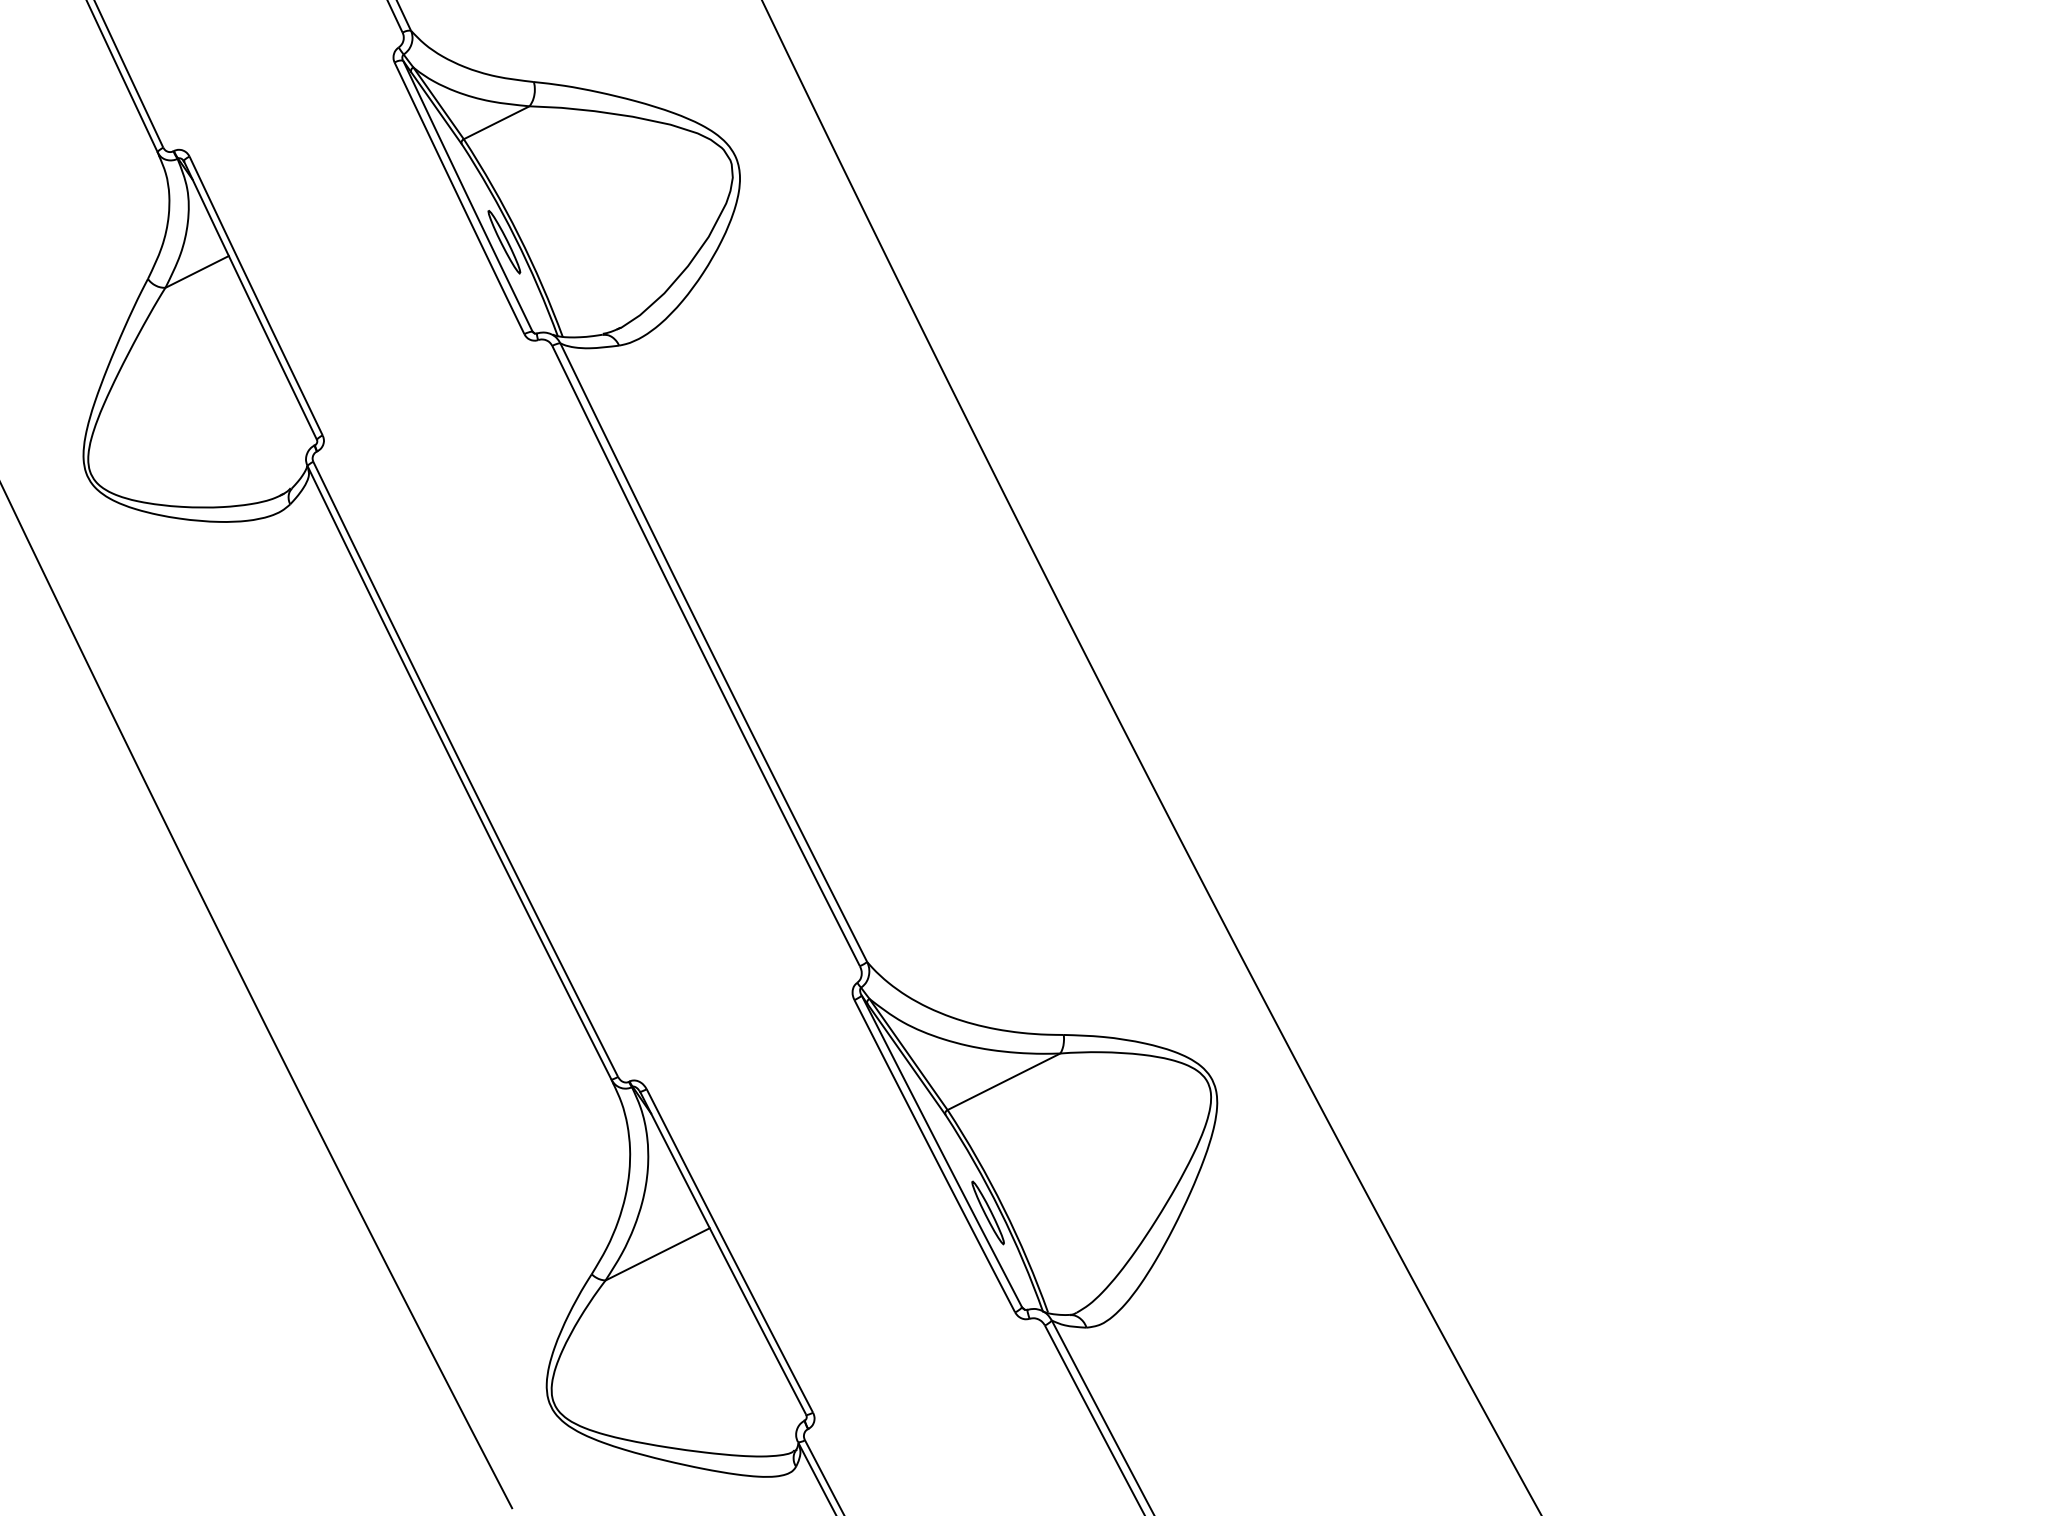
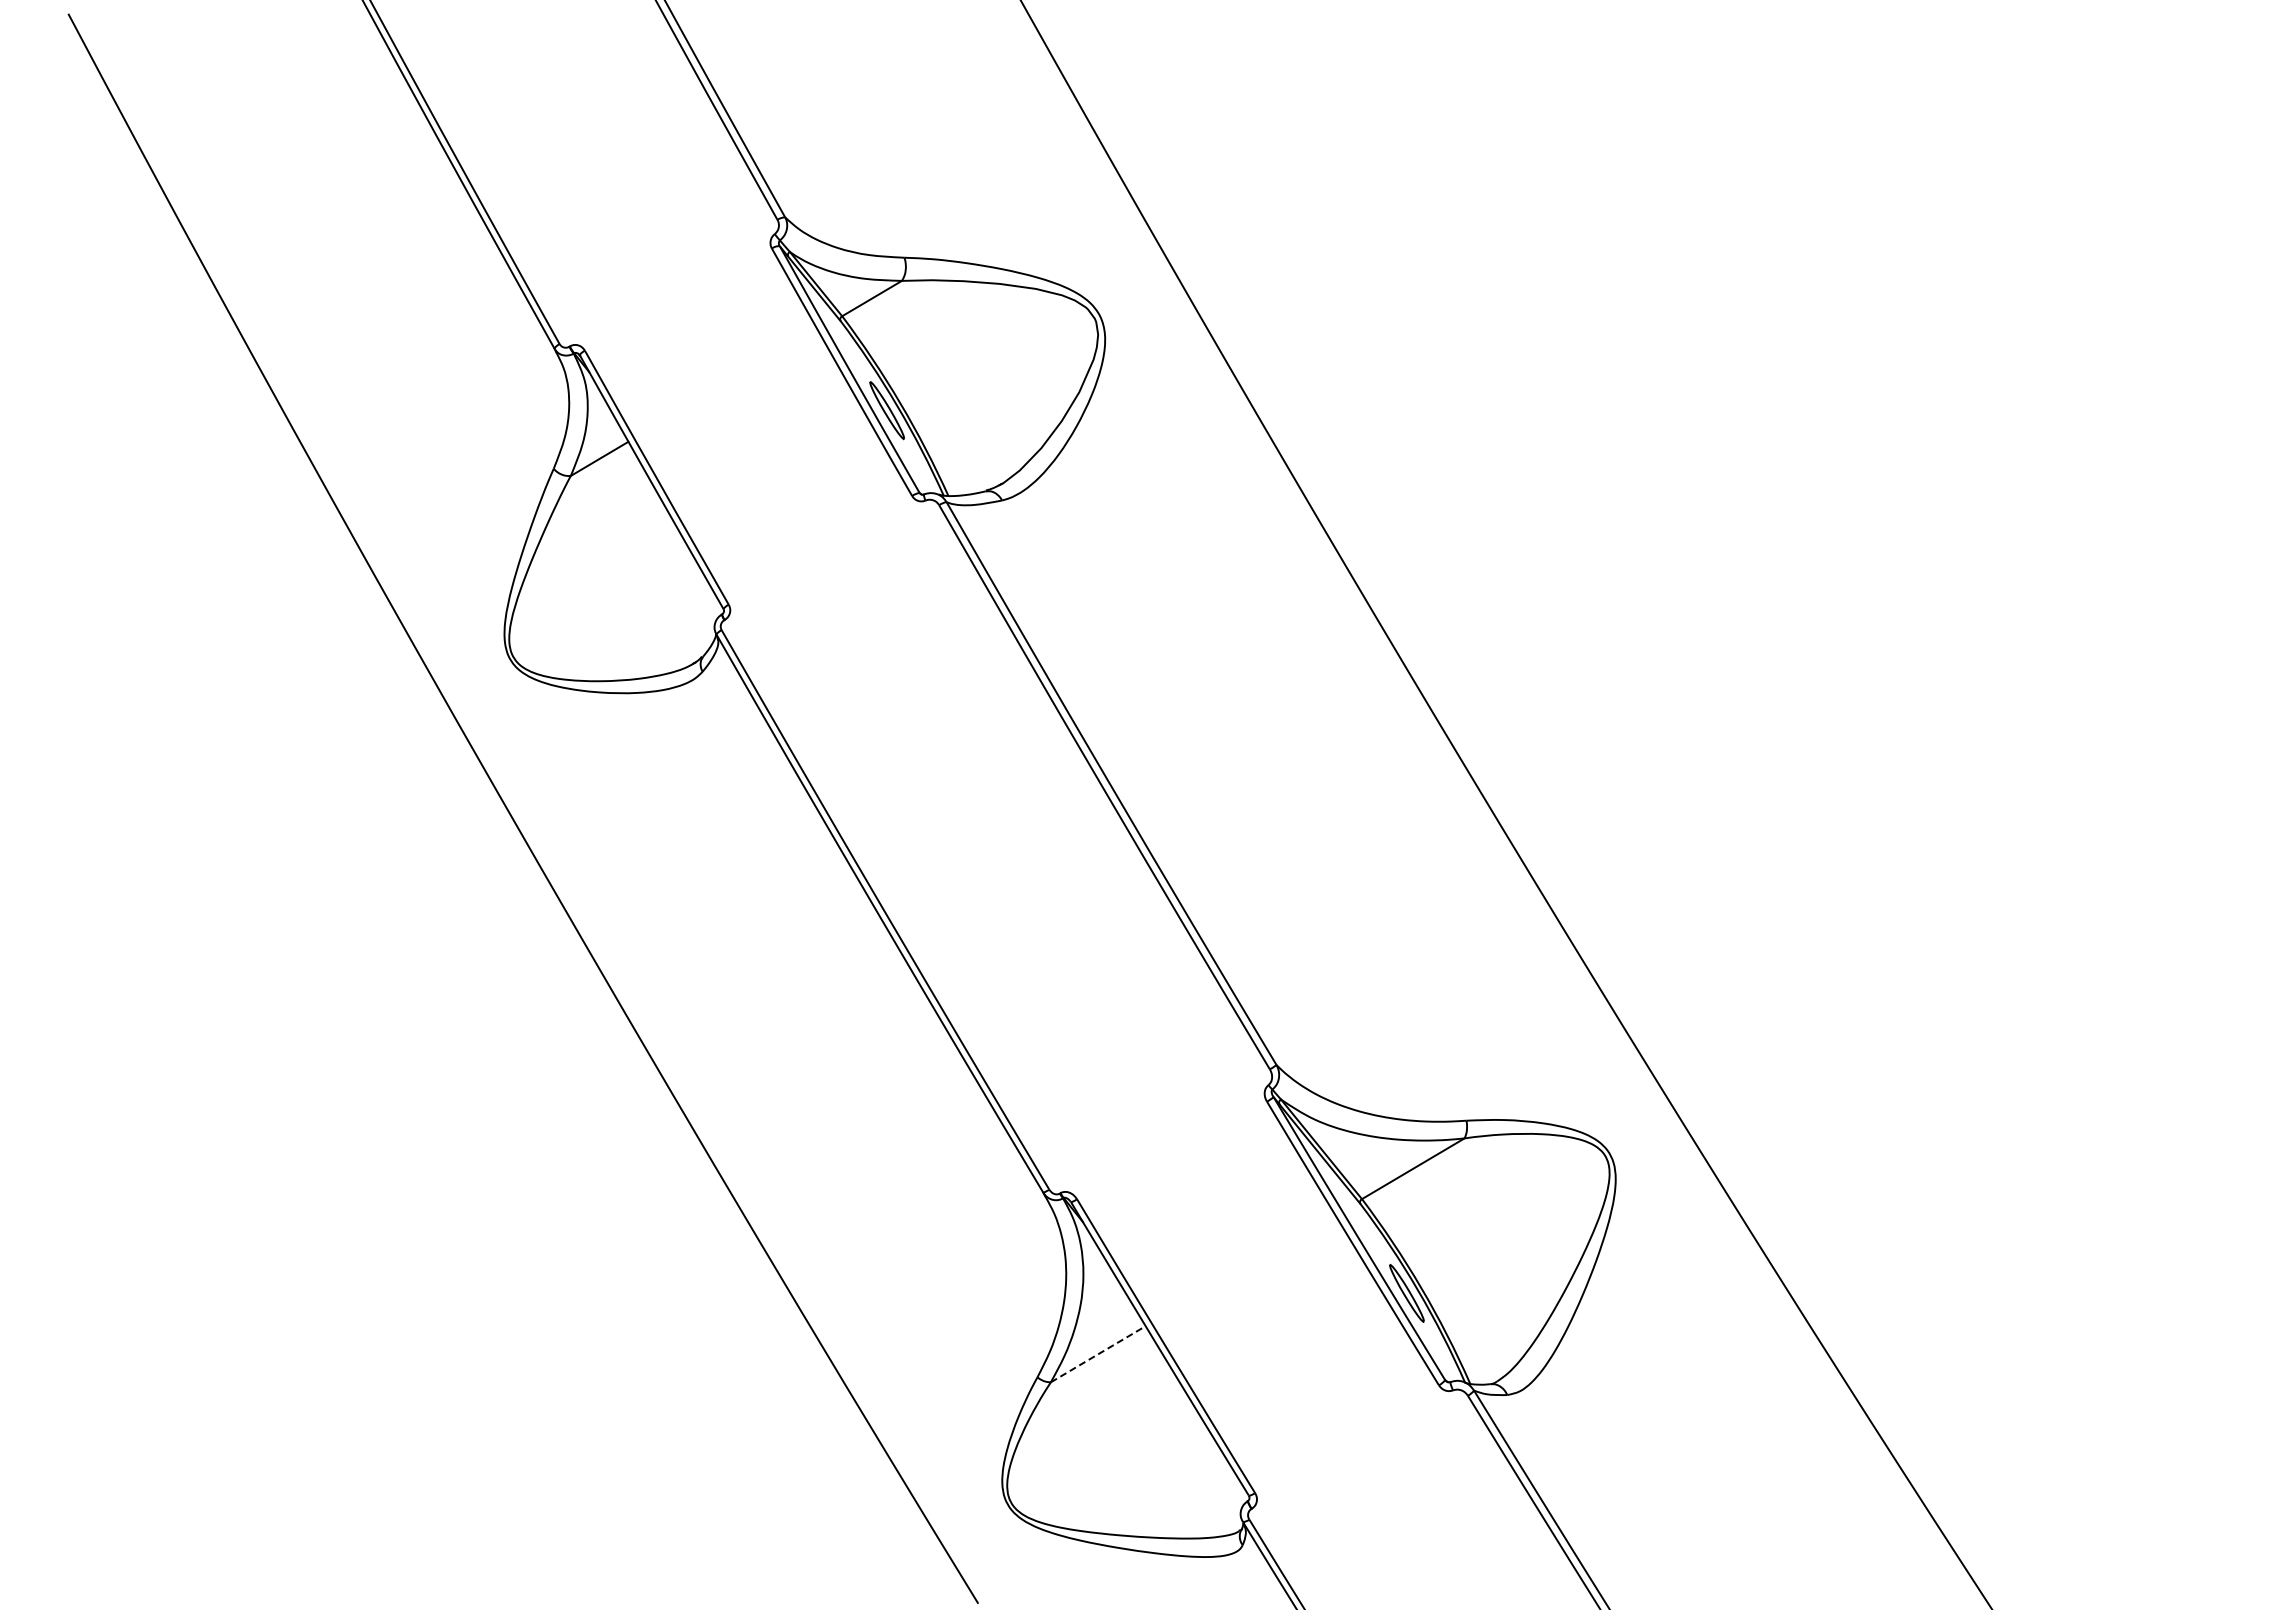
line: (657, 1253) -> (1098, 1353), solid -> dashed

